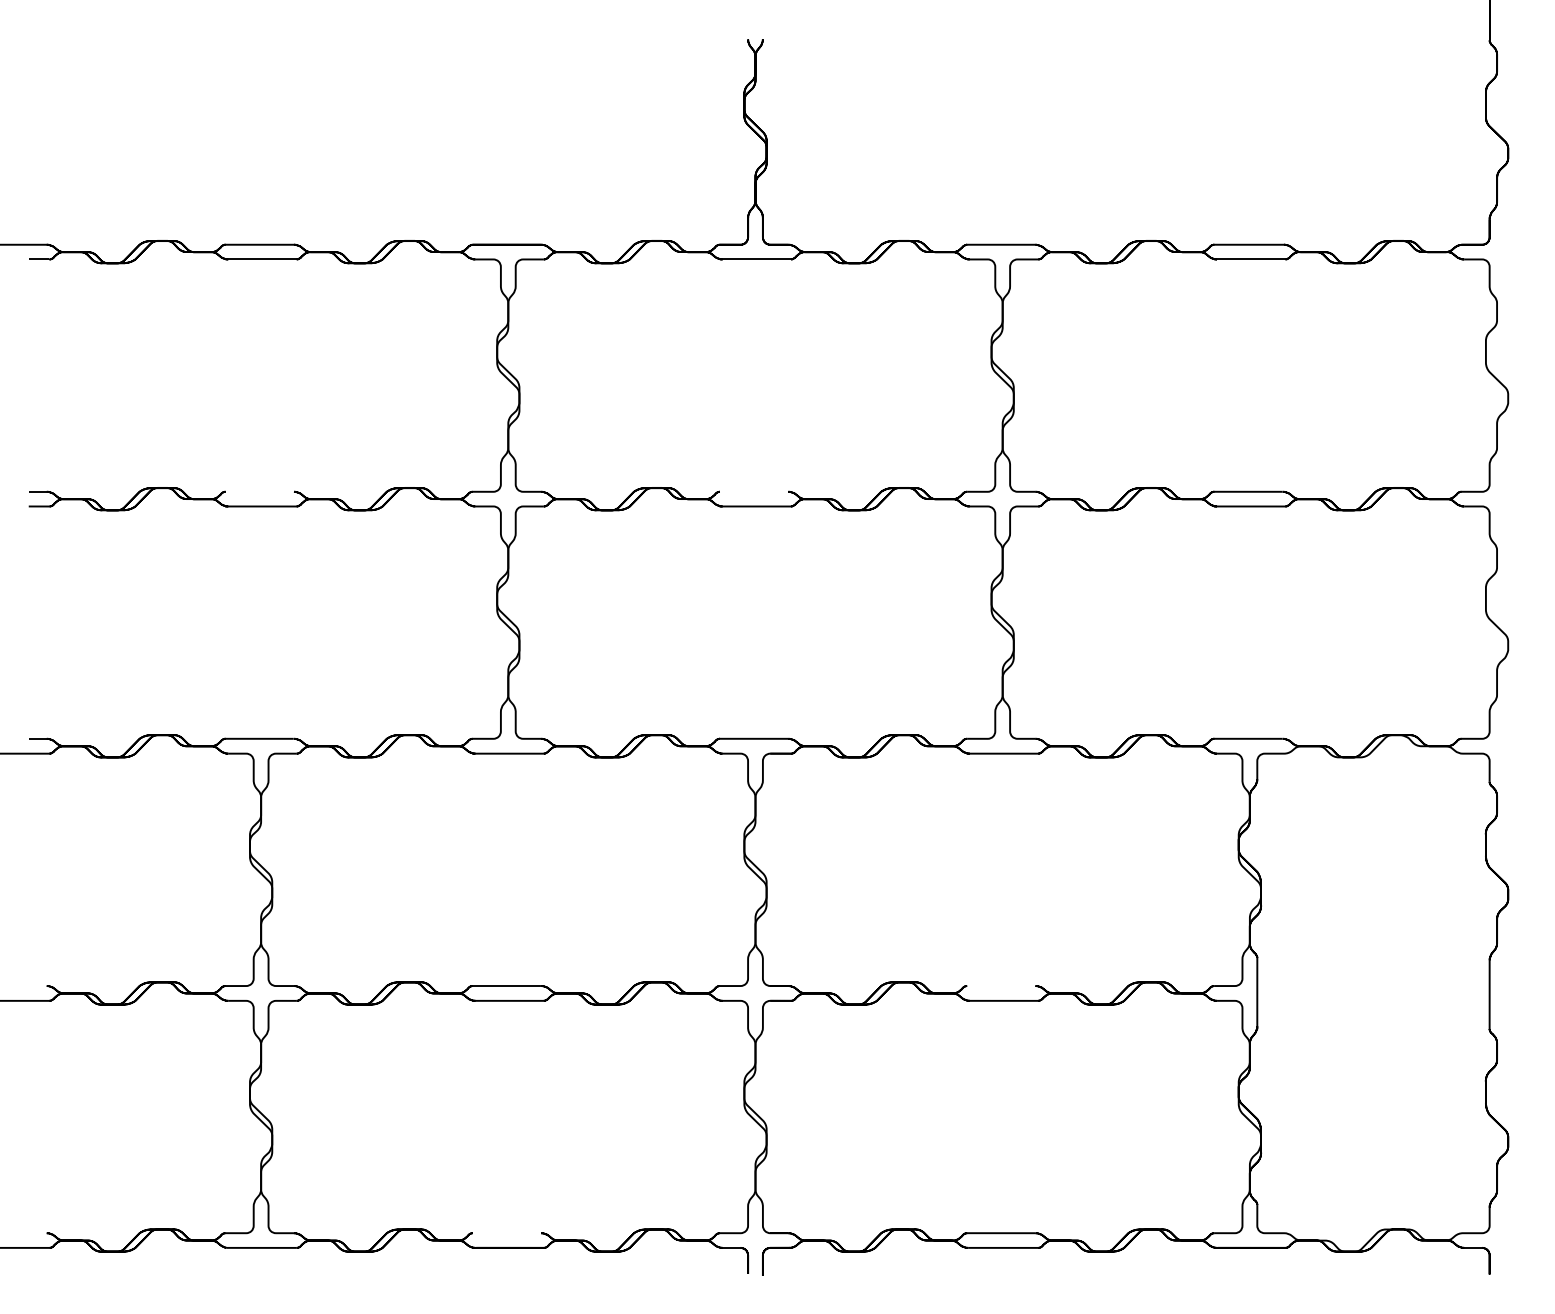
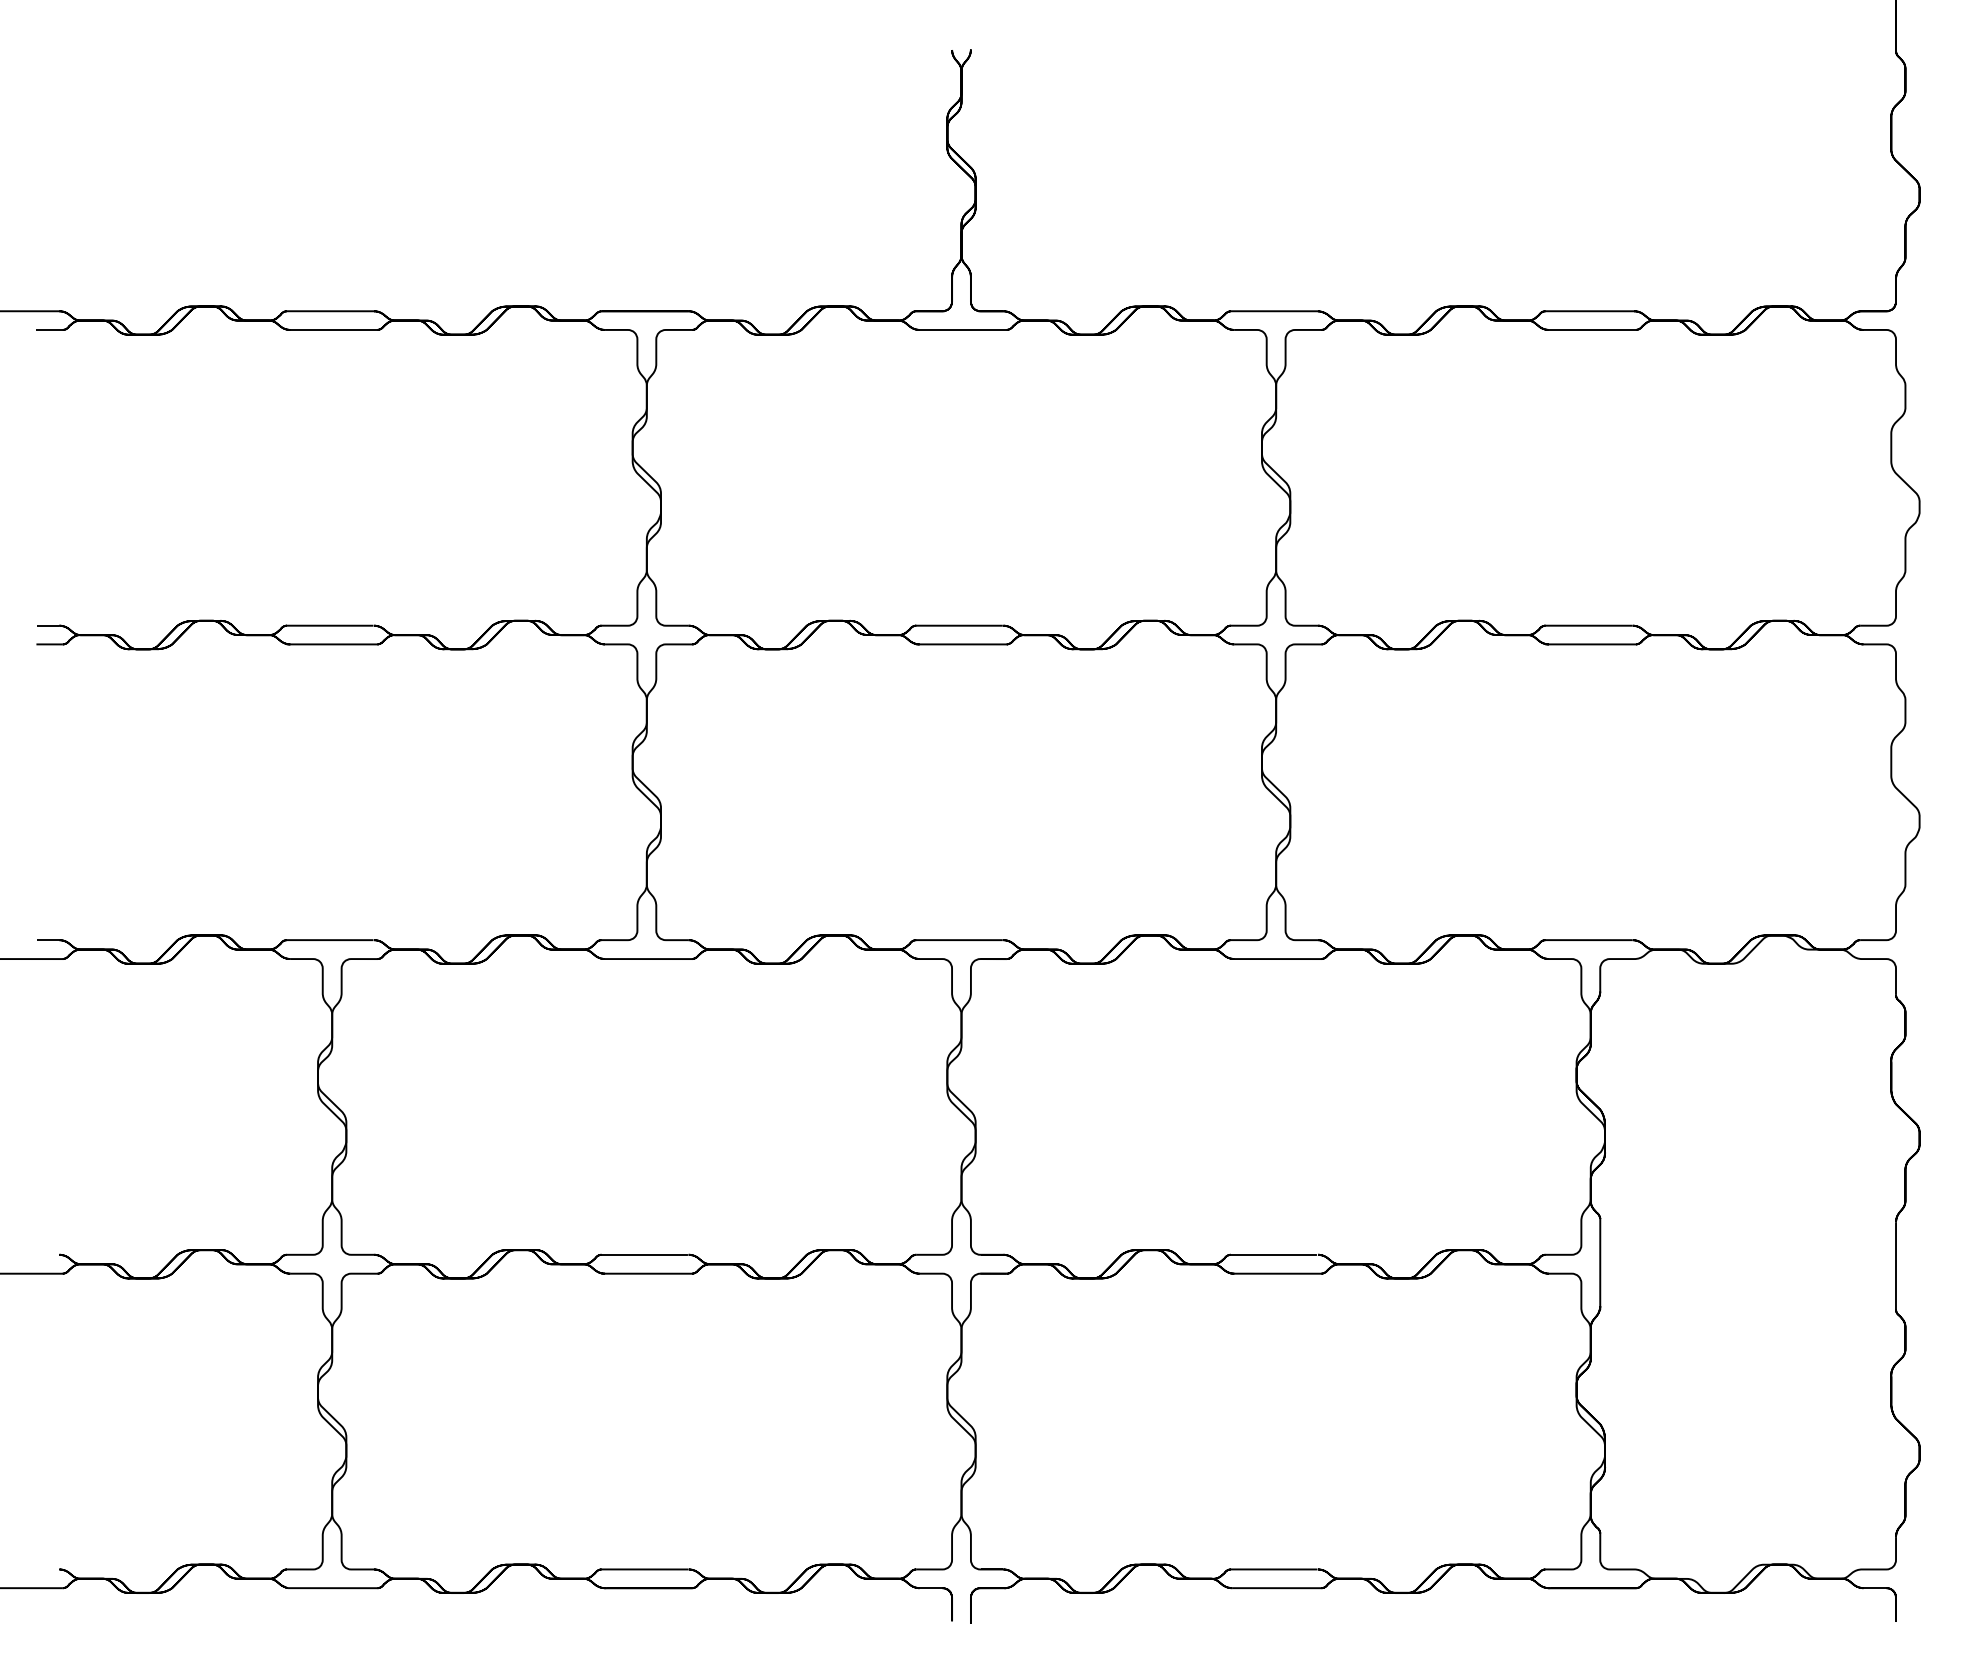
line: (259, 491) -> (329, 625), added
line: (753, 491) -> (958, 625), added
line: (1000, 985) -> (1273, 1254), added
line: (506, 1233) -> (644, 1569), added

